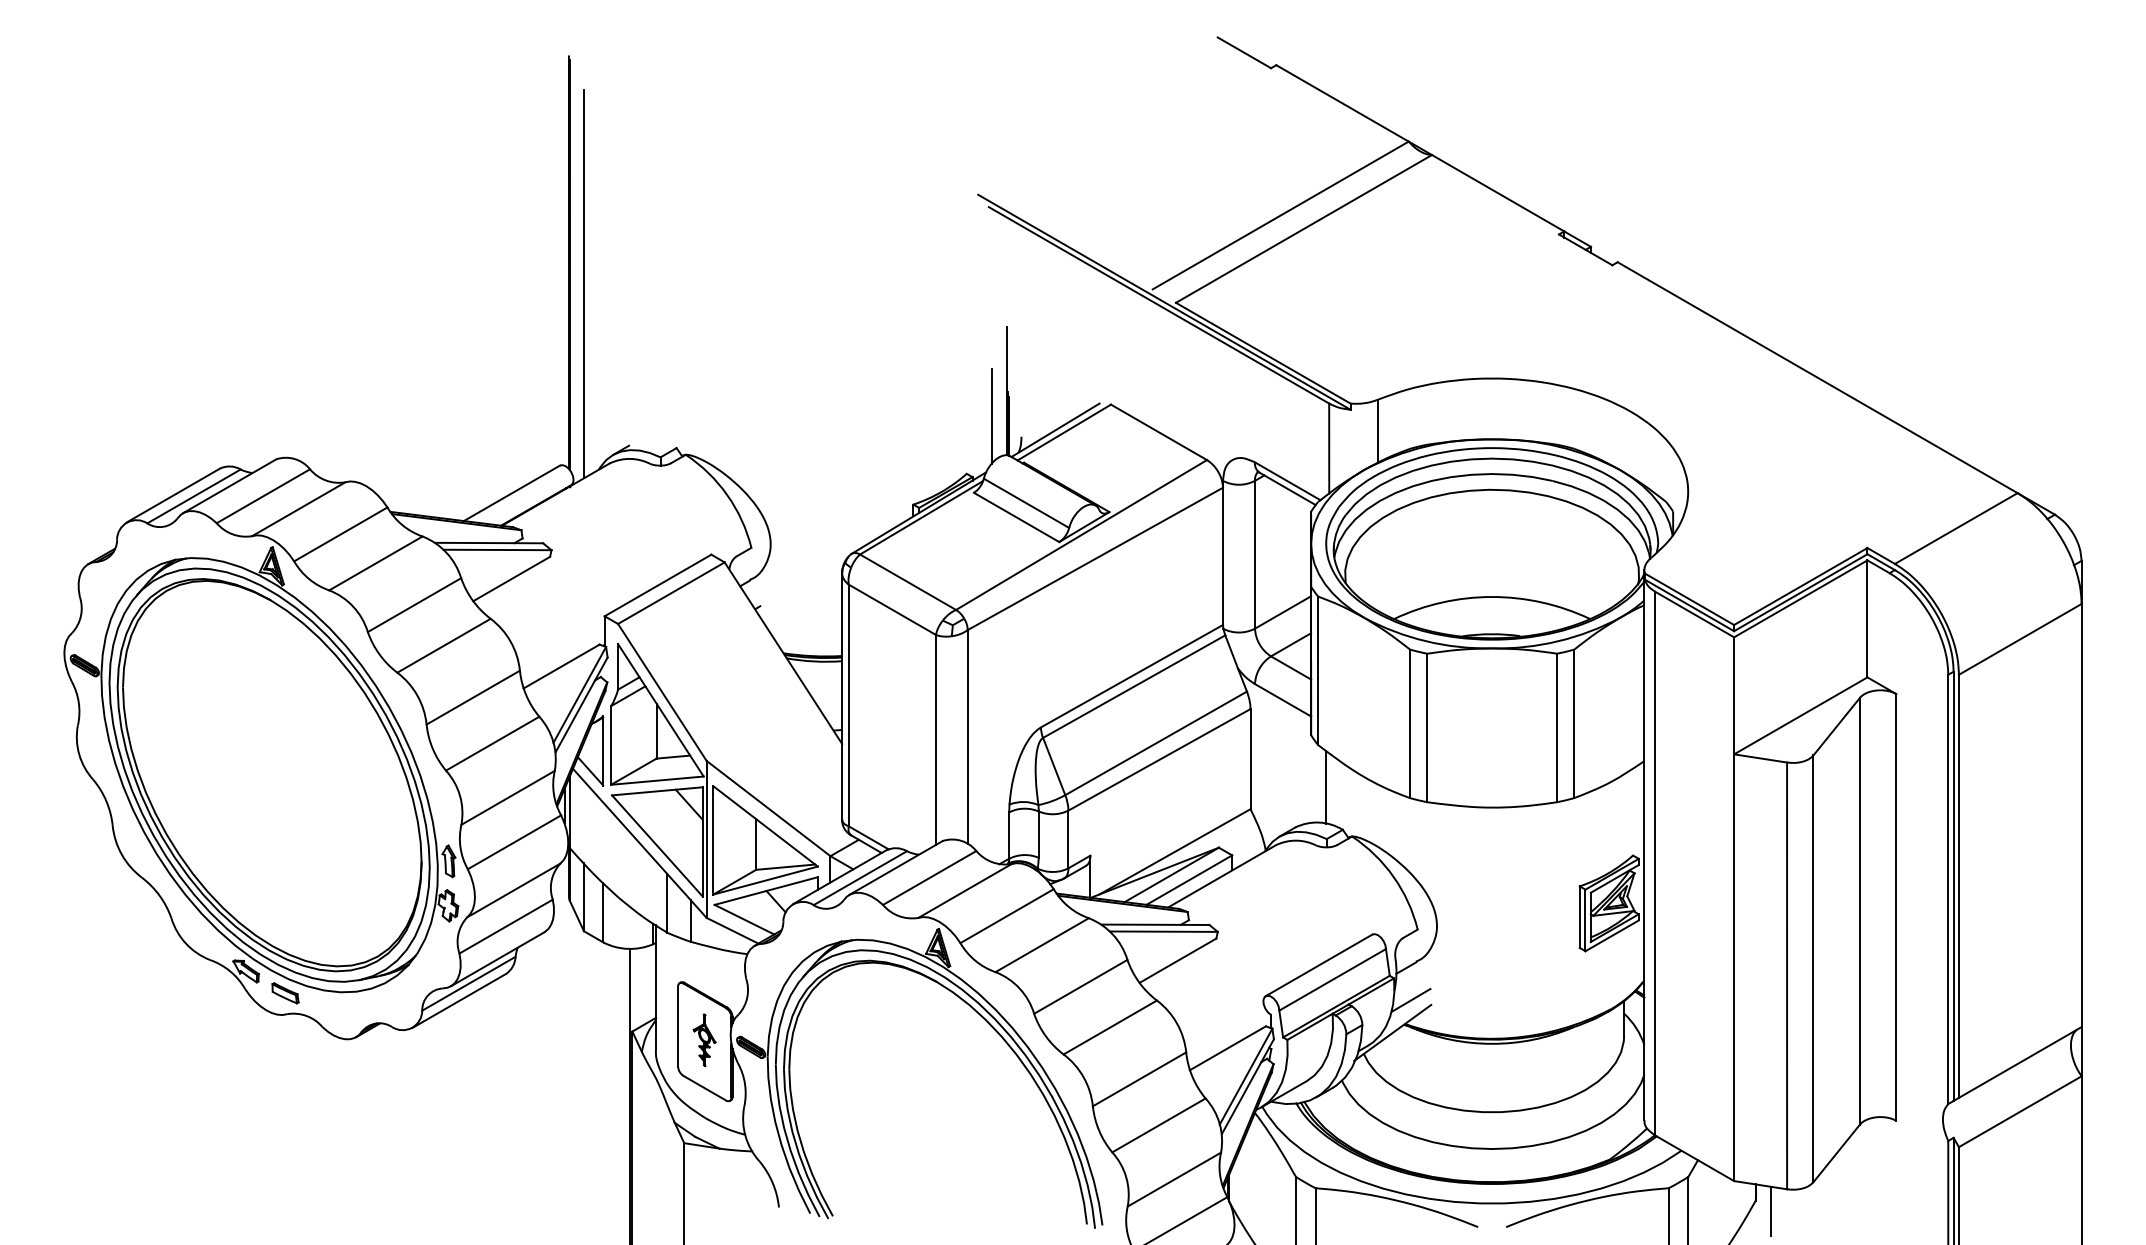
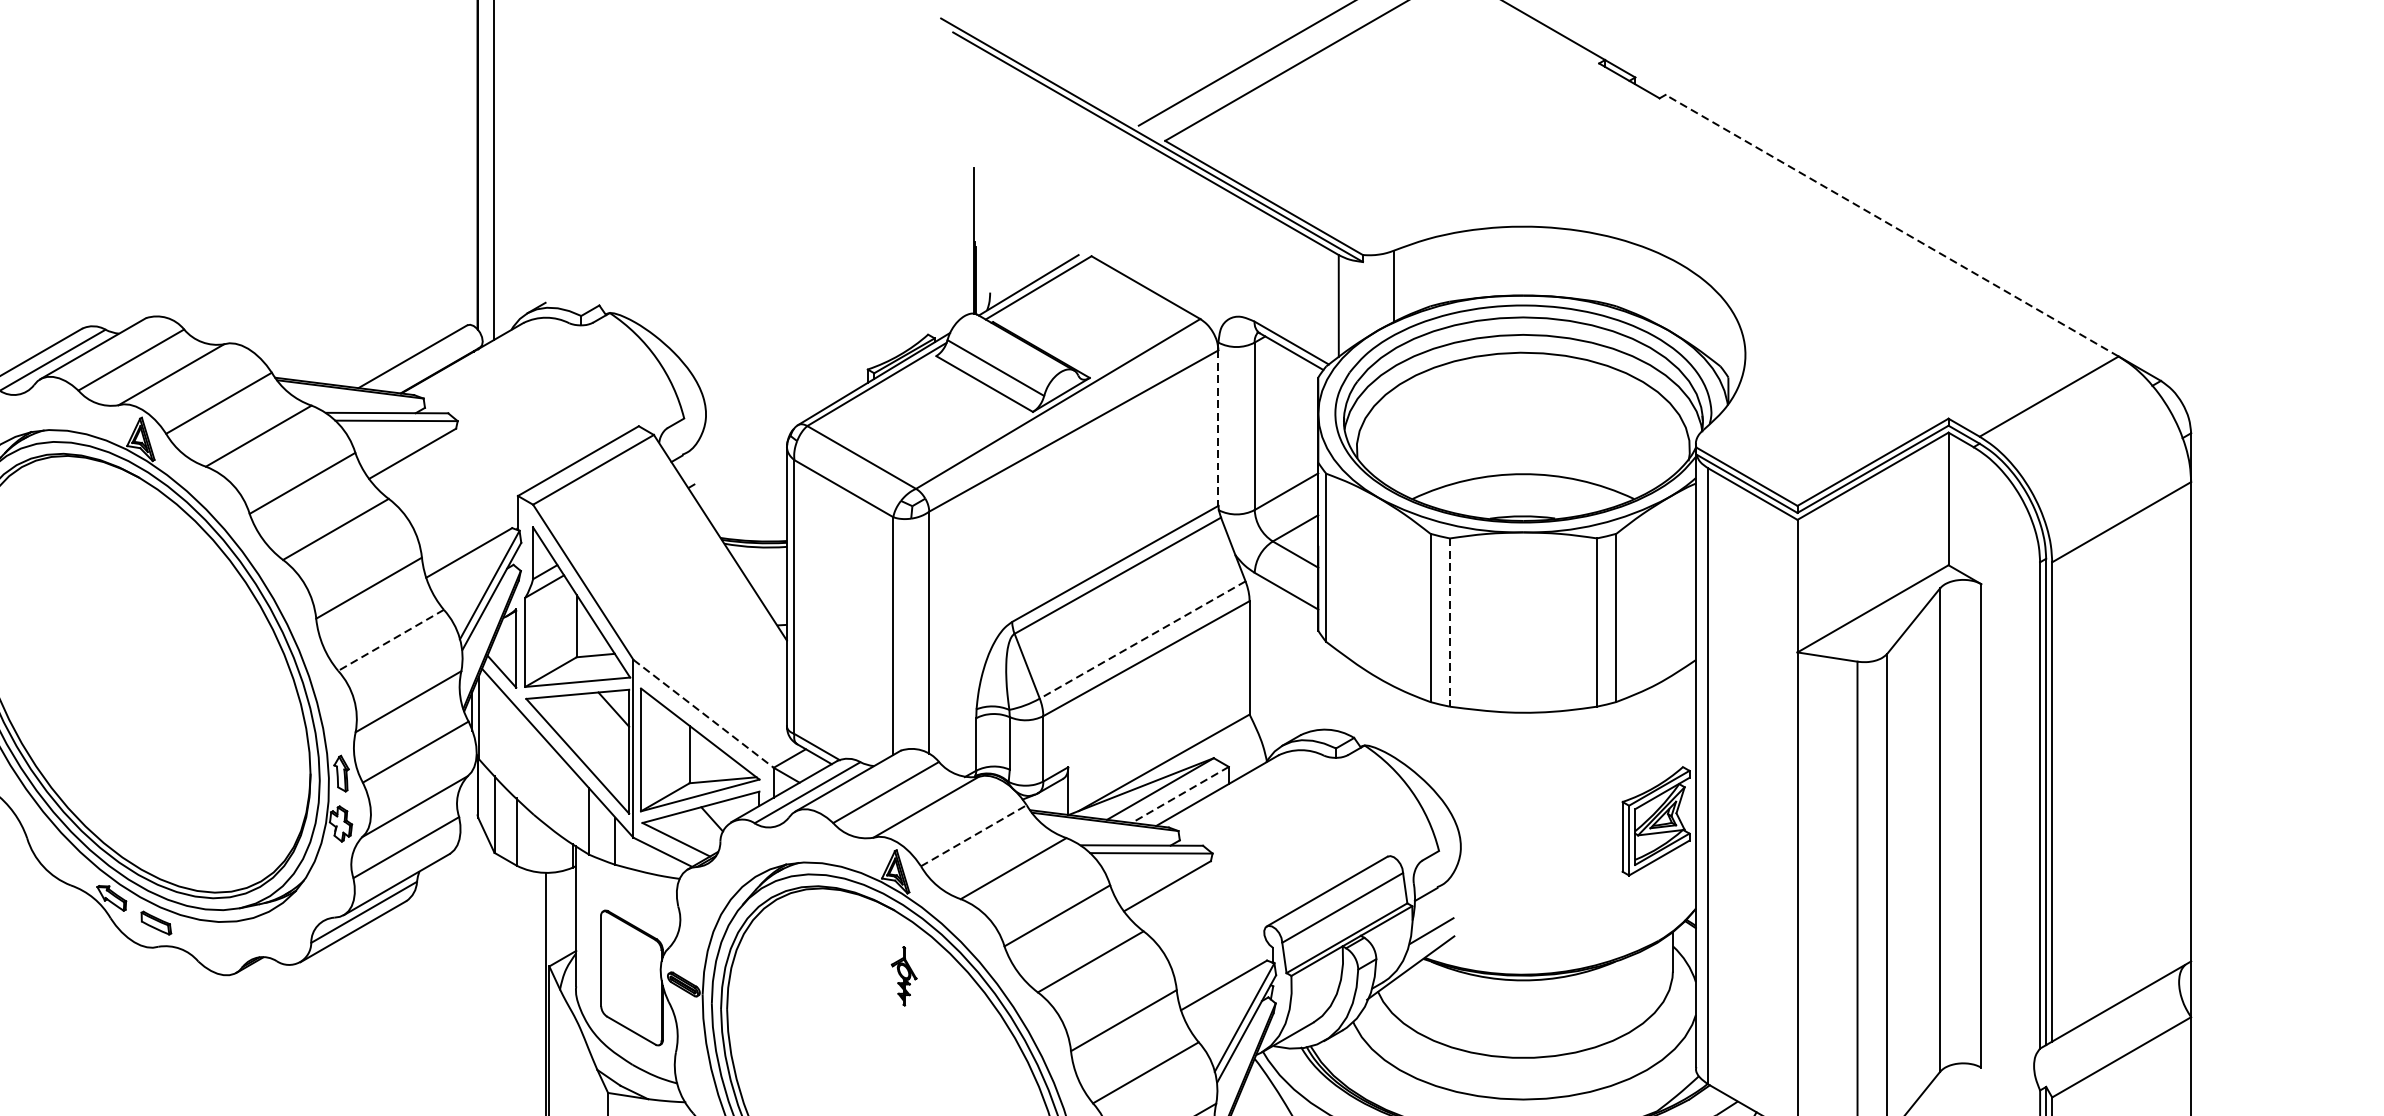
line: (1817, 377) -> (1891, 225), solid -> dashed
line: (991, 416) -> (956, 269), removed
line: (1223, 556) -> (1219, 428), solid -> dashed
line: (1427, 728) -> (1450, 623), solid -> dashed
line: (492, 743) -> (390, 640), solid -> dashed
line: (1156, 743) -> (1143, 640), solid -> dashed
line: (1326, 786) -> (1335, 688), removed
line: (768, 808) -> (703, 713), solid -> dashed
line: (1188, 880) -> (1179, 795), solid -> dashed
line: (1007, 916) -> (974, 836), solid -> dashed
part: (704, 1039) -> (904, 975), moved

